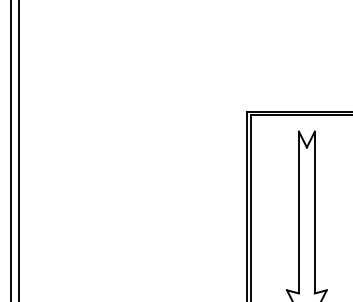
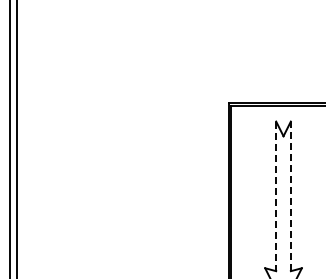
line: (299, 212) -> (276, 196), solid -> dashed
line: (314, 212) -> (290, 196), solid -> dashed

